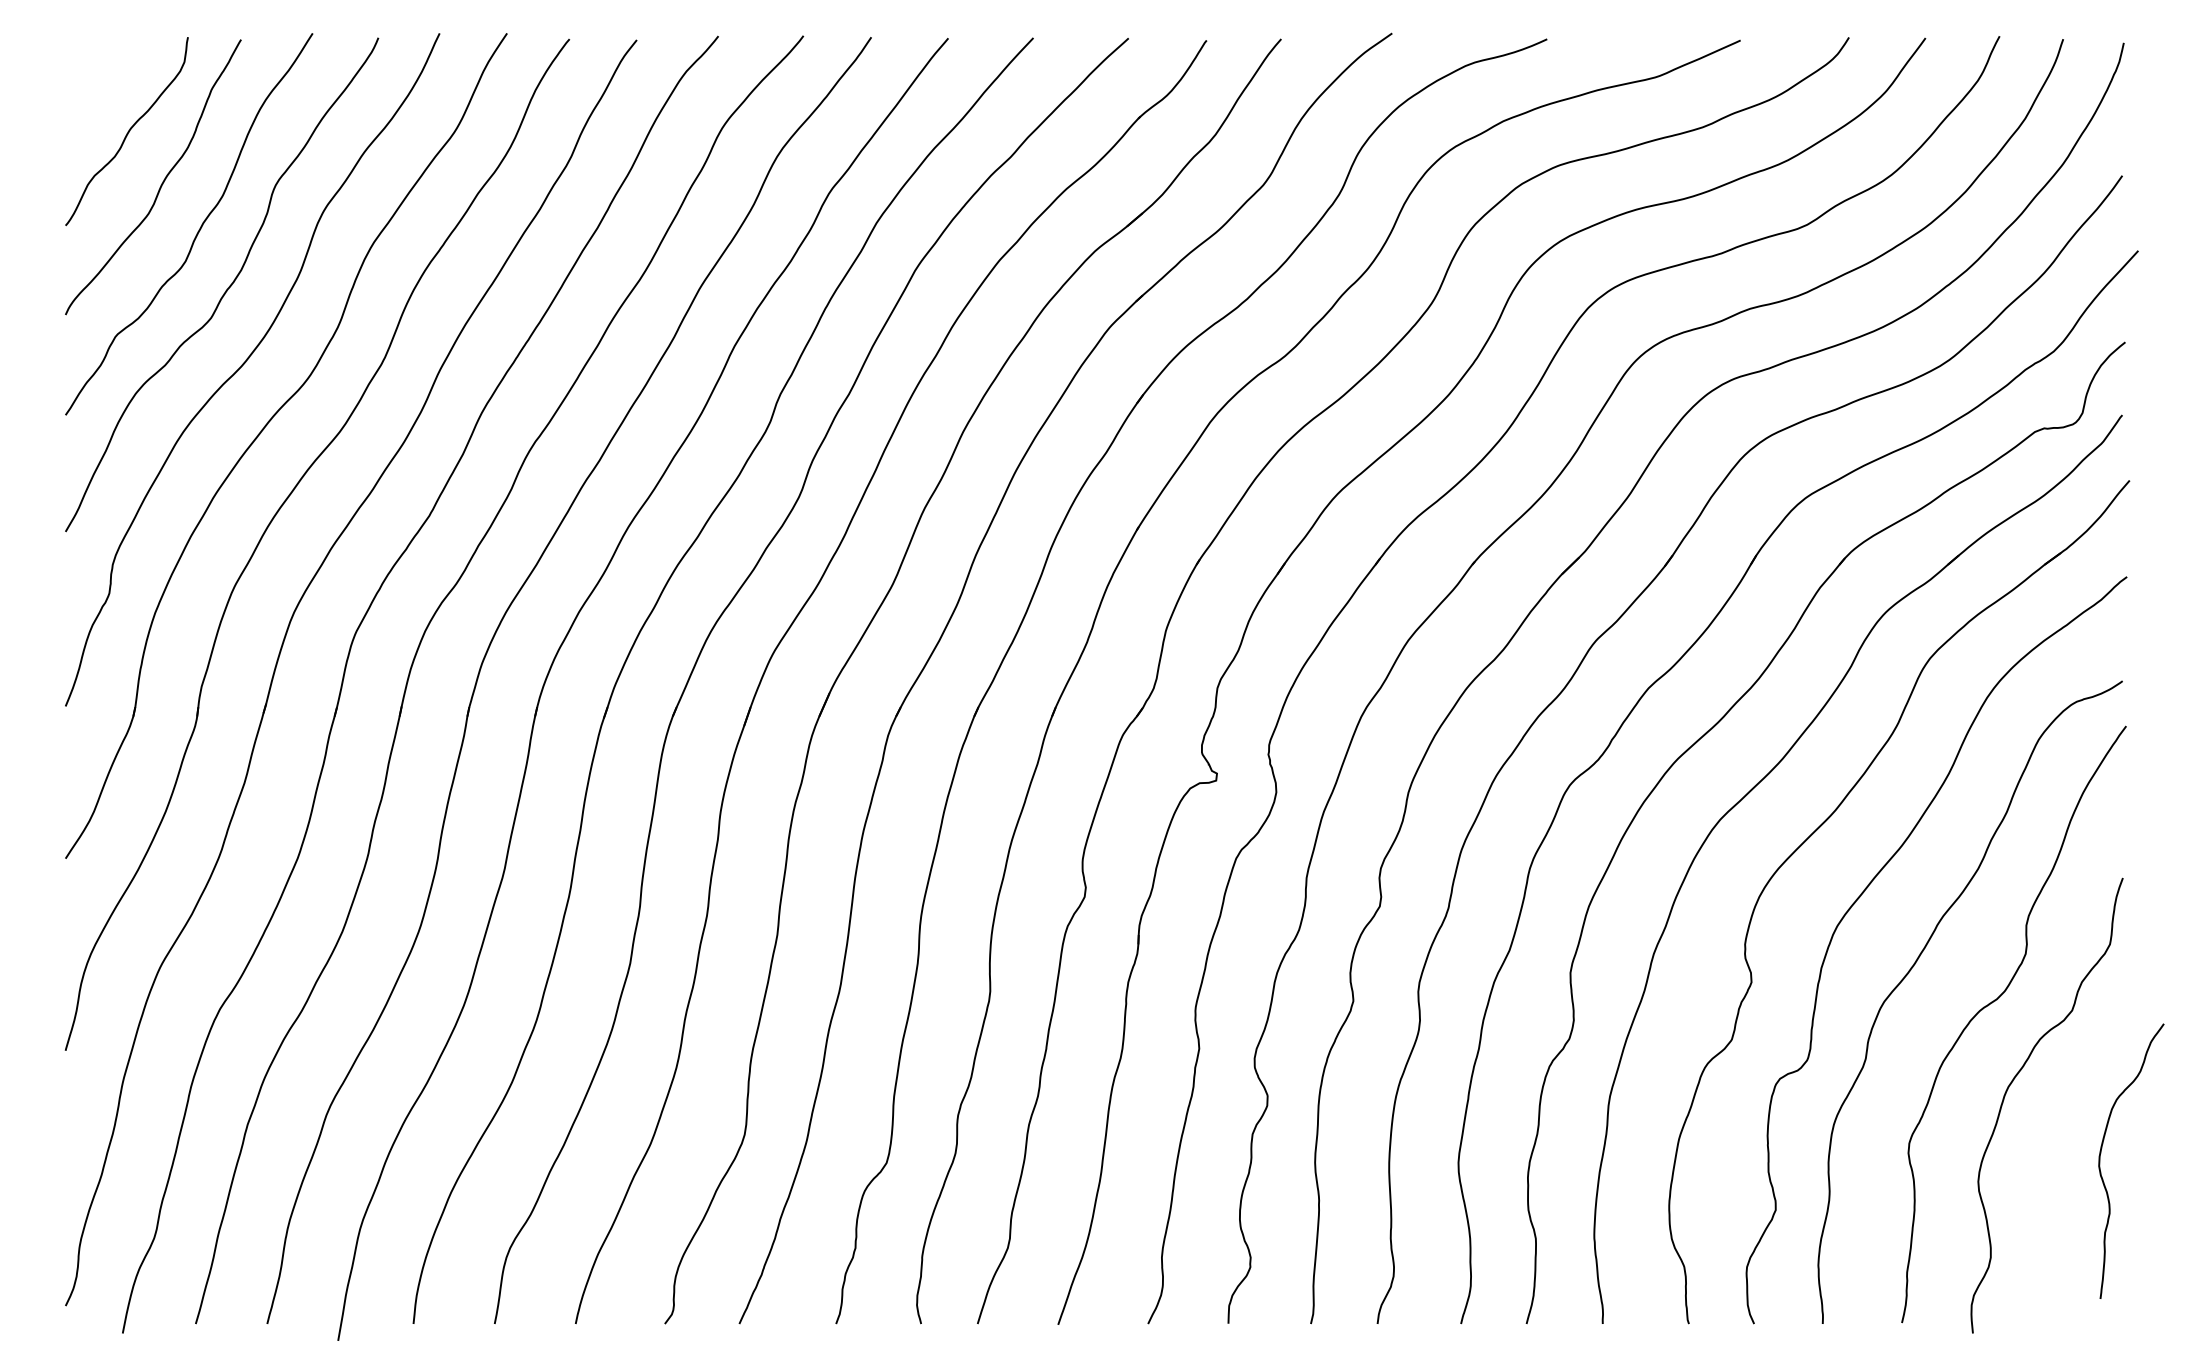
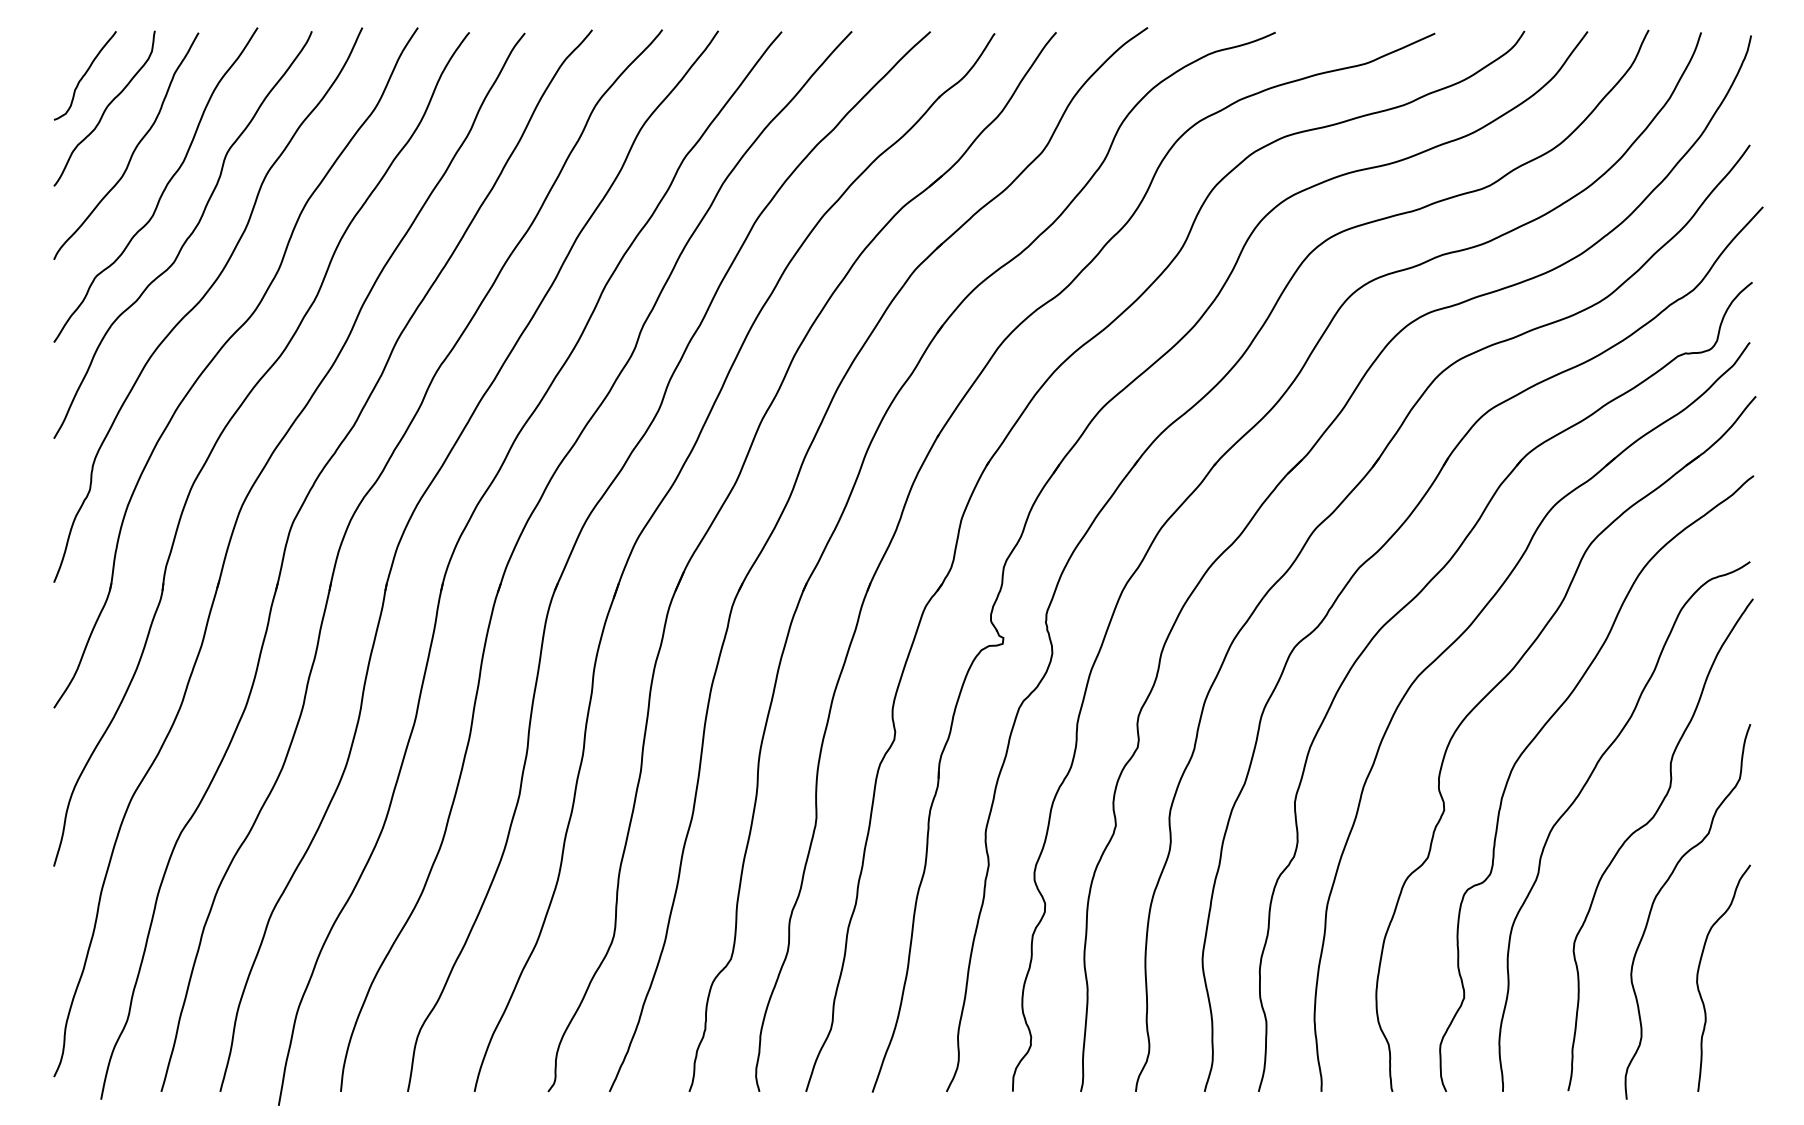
curve: (103, 91) -> (85, 75), added
curve: (2101, 1153) -> (1698, 971), moved

